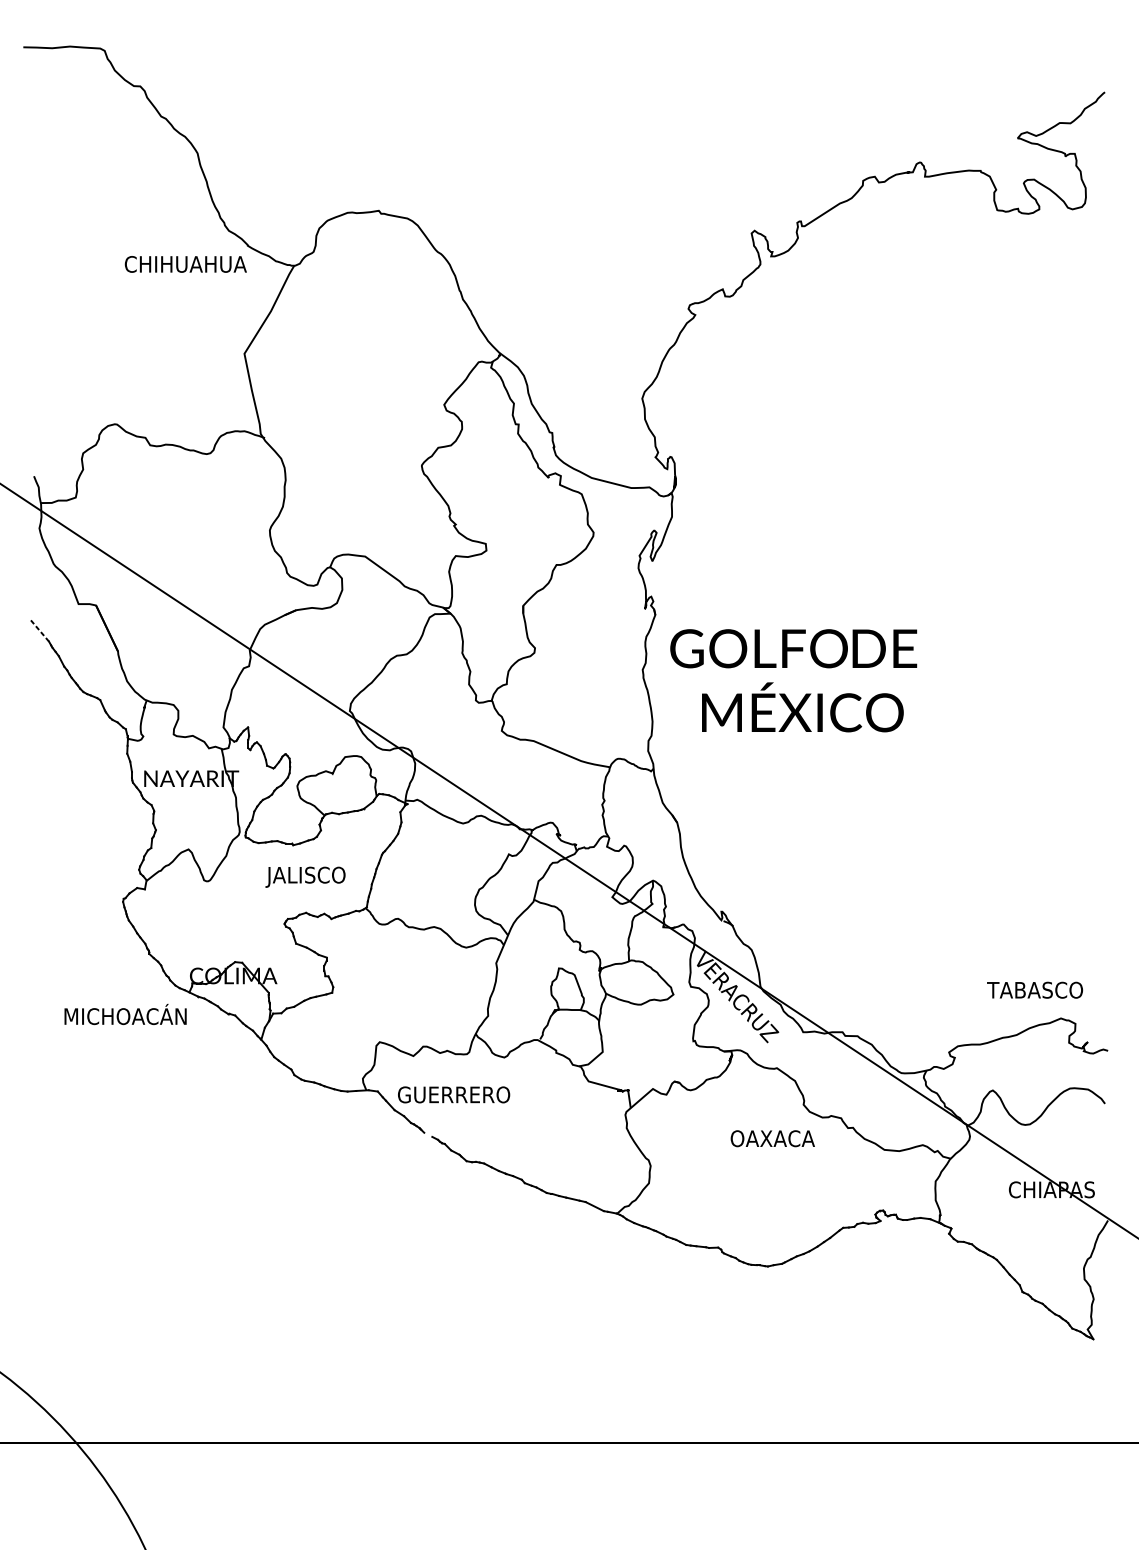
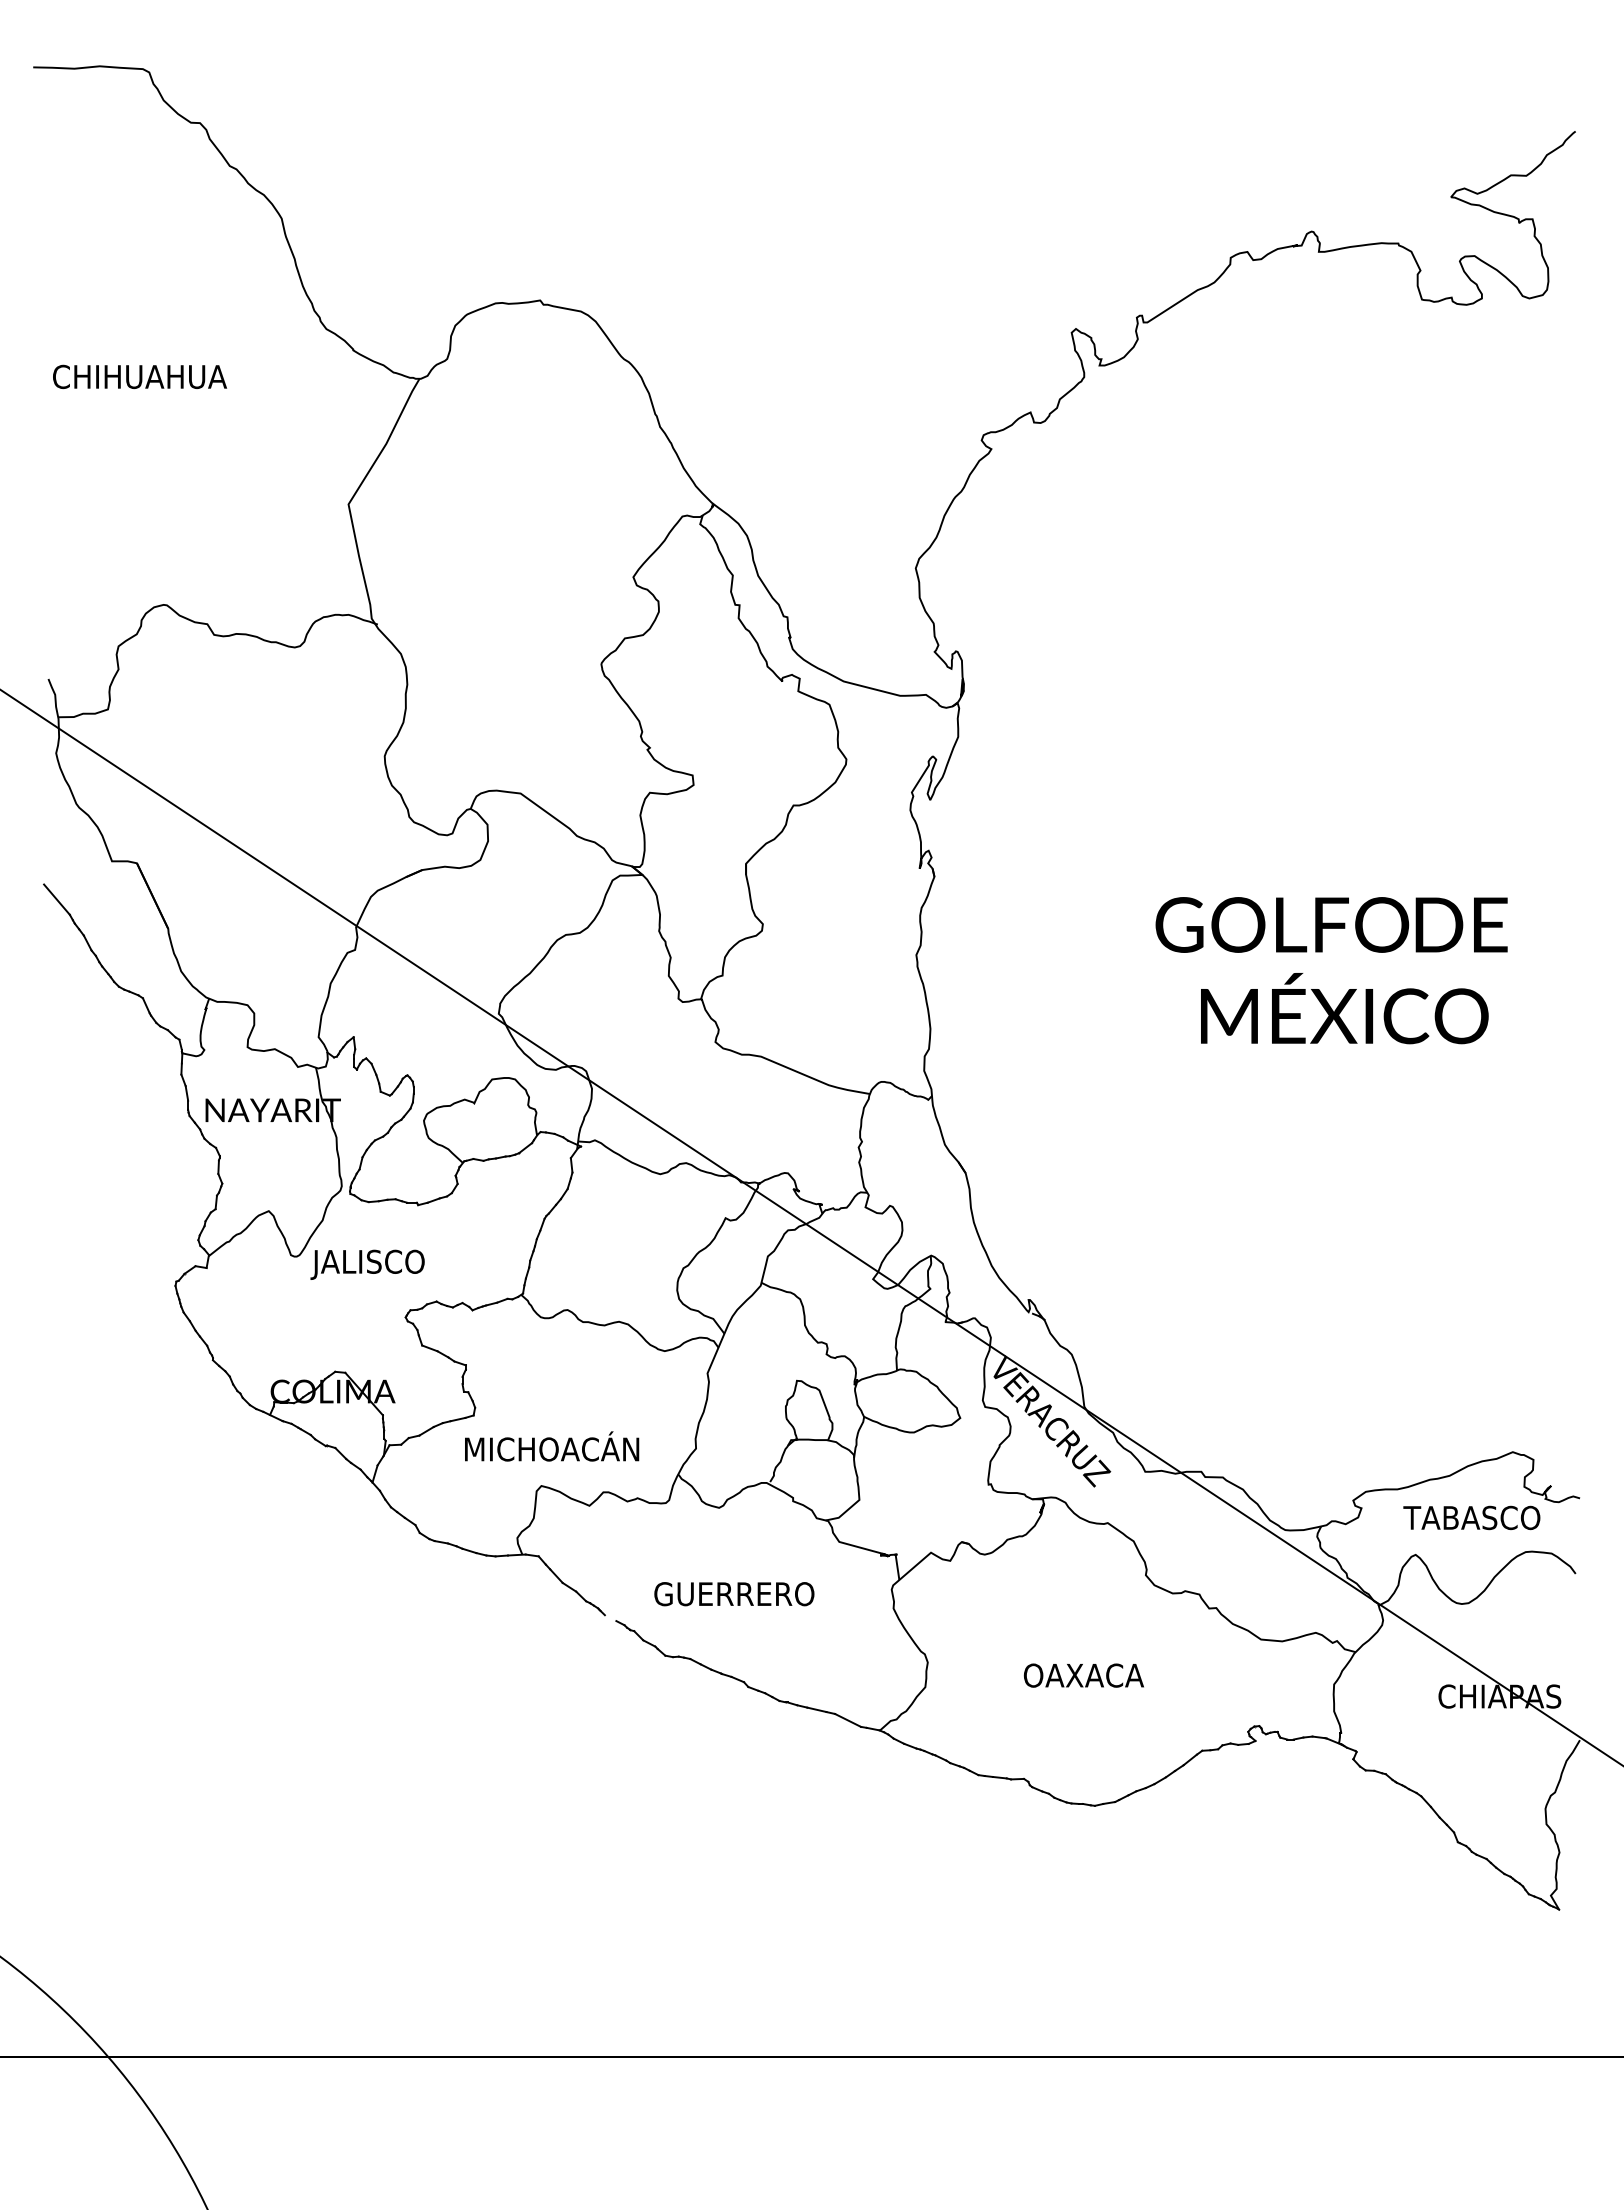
text: (185, 264) -> (139, 376), moved
line: (39, 630) -> (56, 899), dashed -> solid
text: (793, 680) -> (1331, 970), moved
text: (305, 877) -> (367, 1264), moved
text: (1034, 989) -> (1471, 1517), moved
text: (125, 1014) -> (552, 1446), moved
text: (454, 1095) -> (734, 1594), moved
text: (772, 1138) -> (1083, 1675), moved

